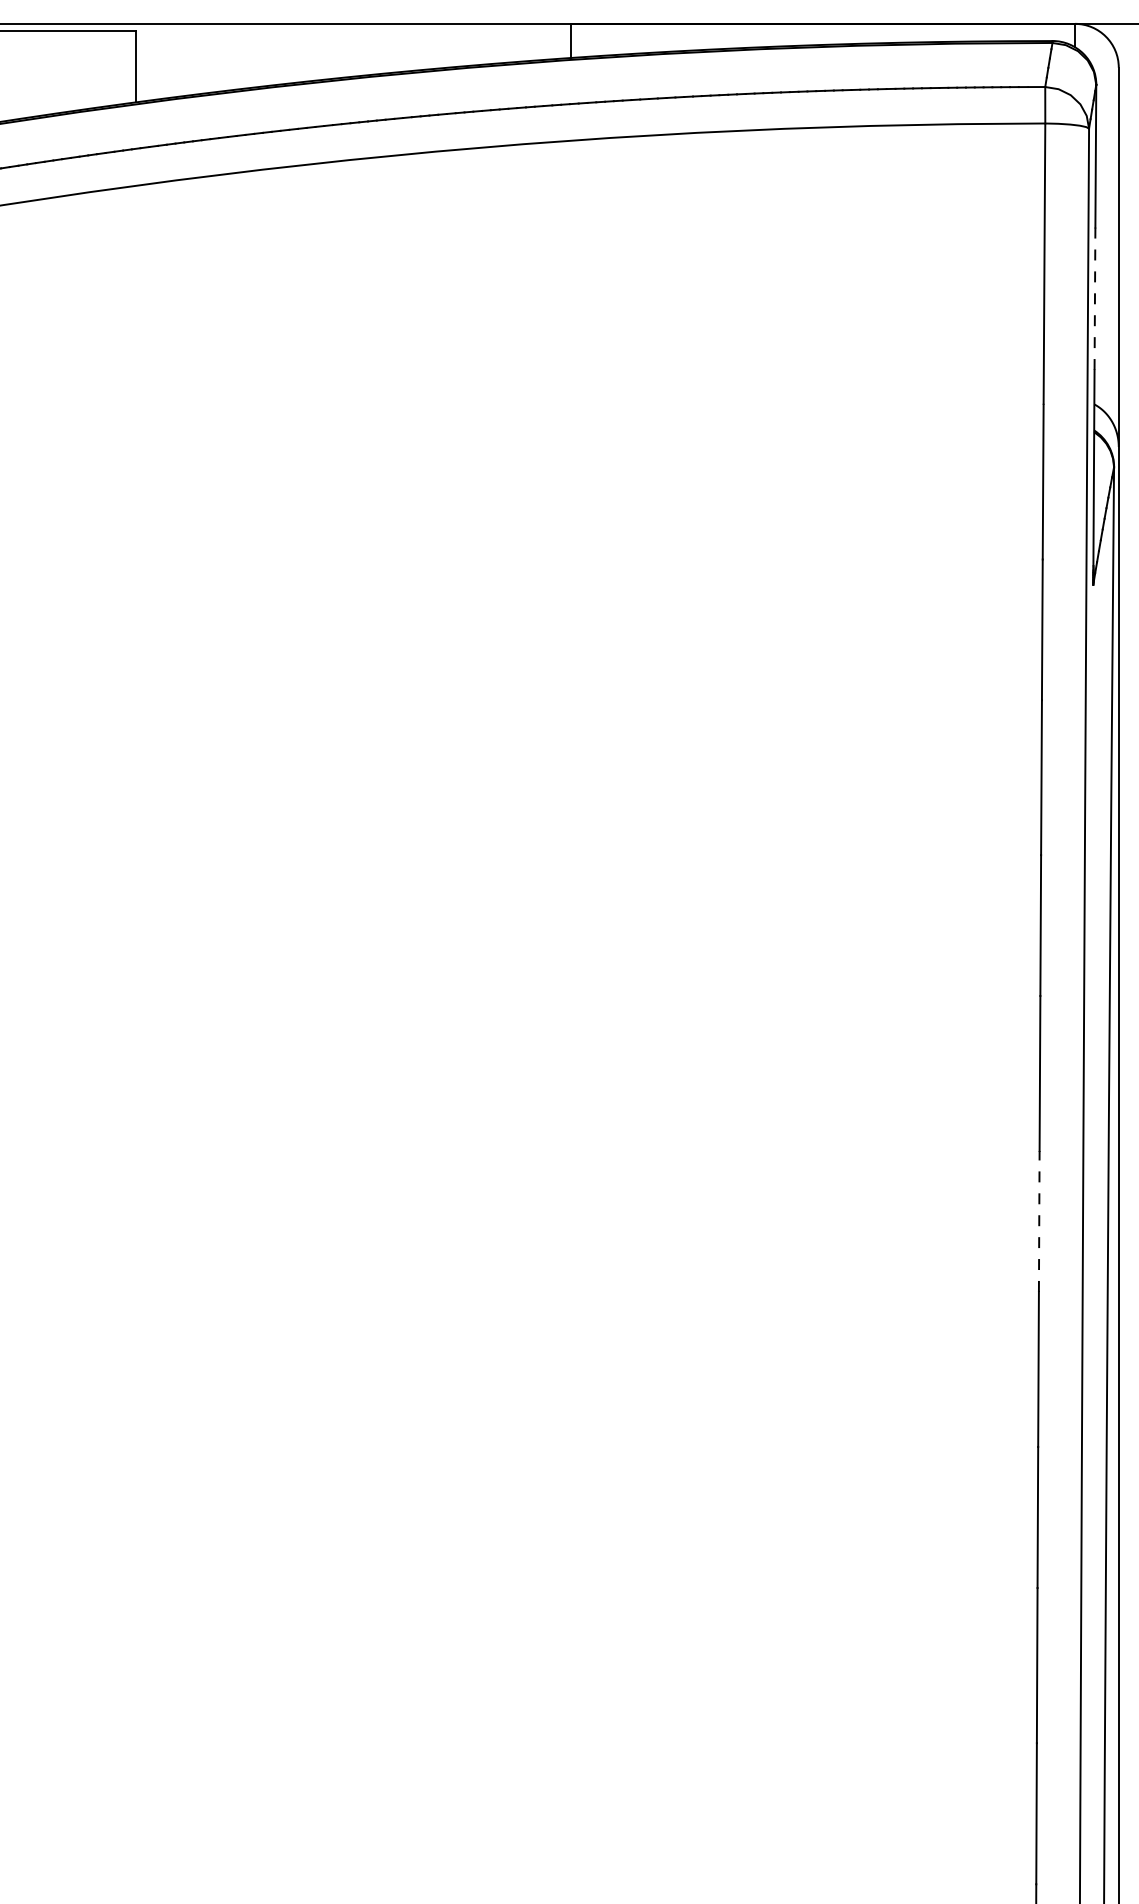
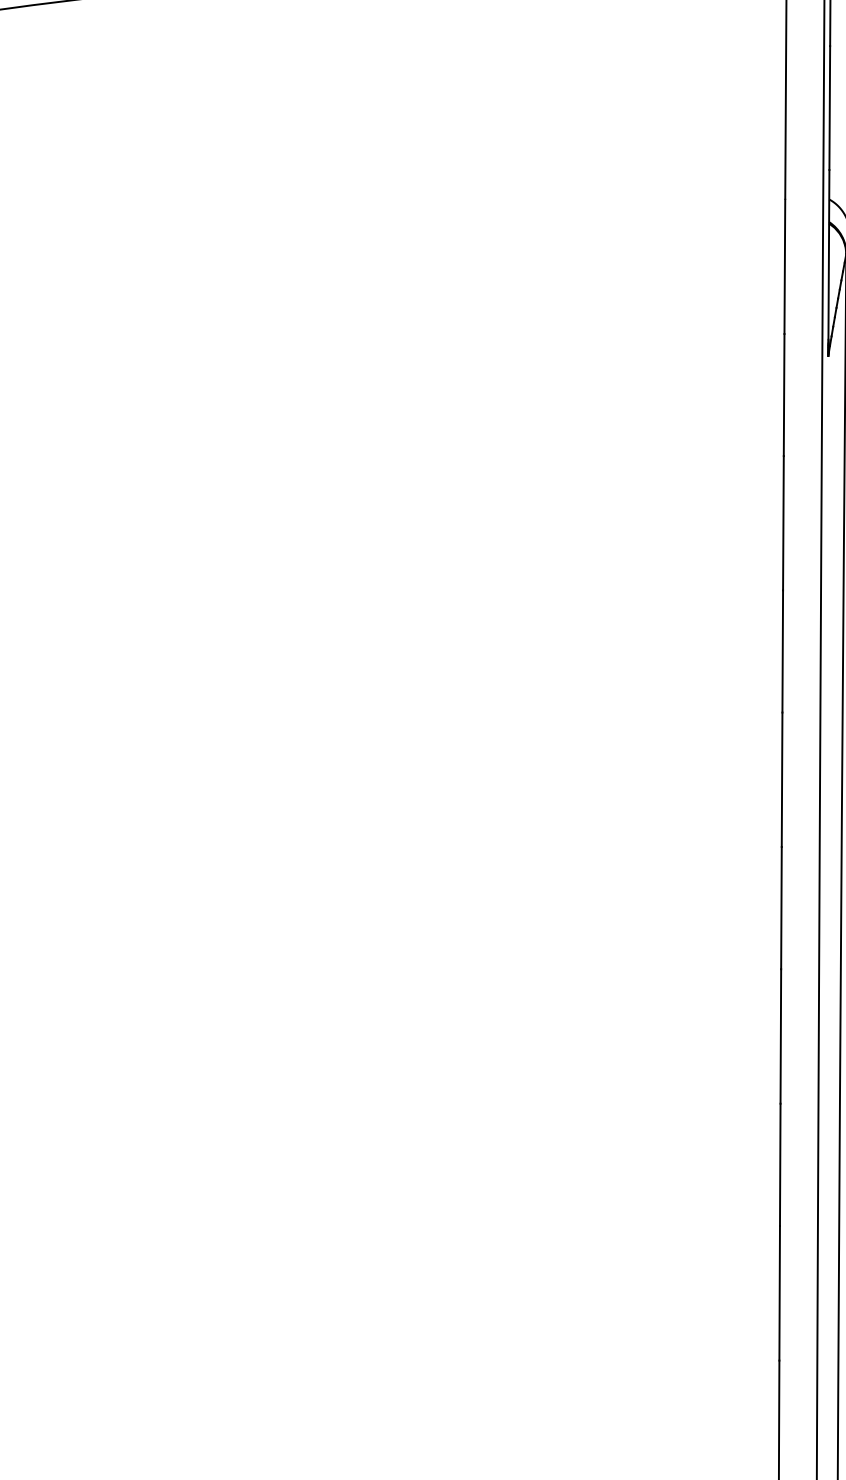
line: (1094, 299) -> (829, 108), dashed -> solid
line: (1039, 1220) -> (781, 907), dashed -> solid

